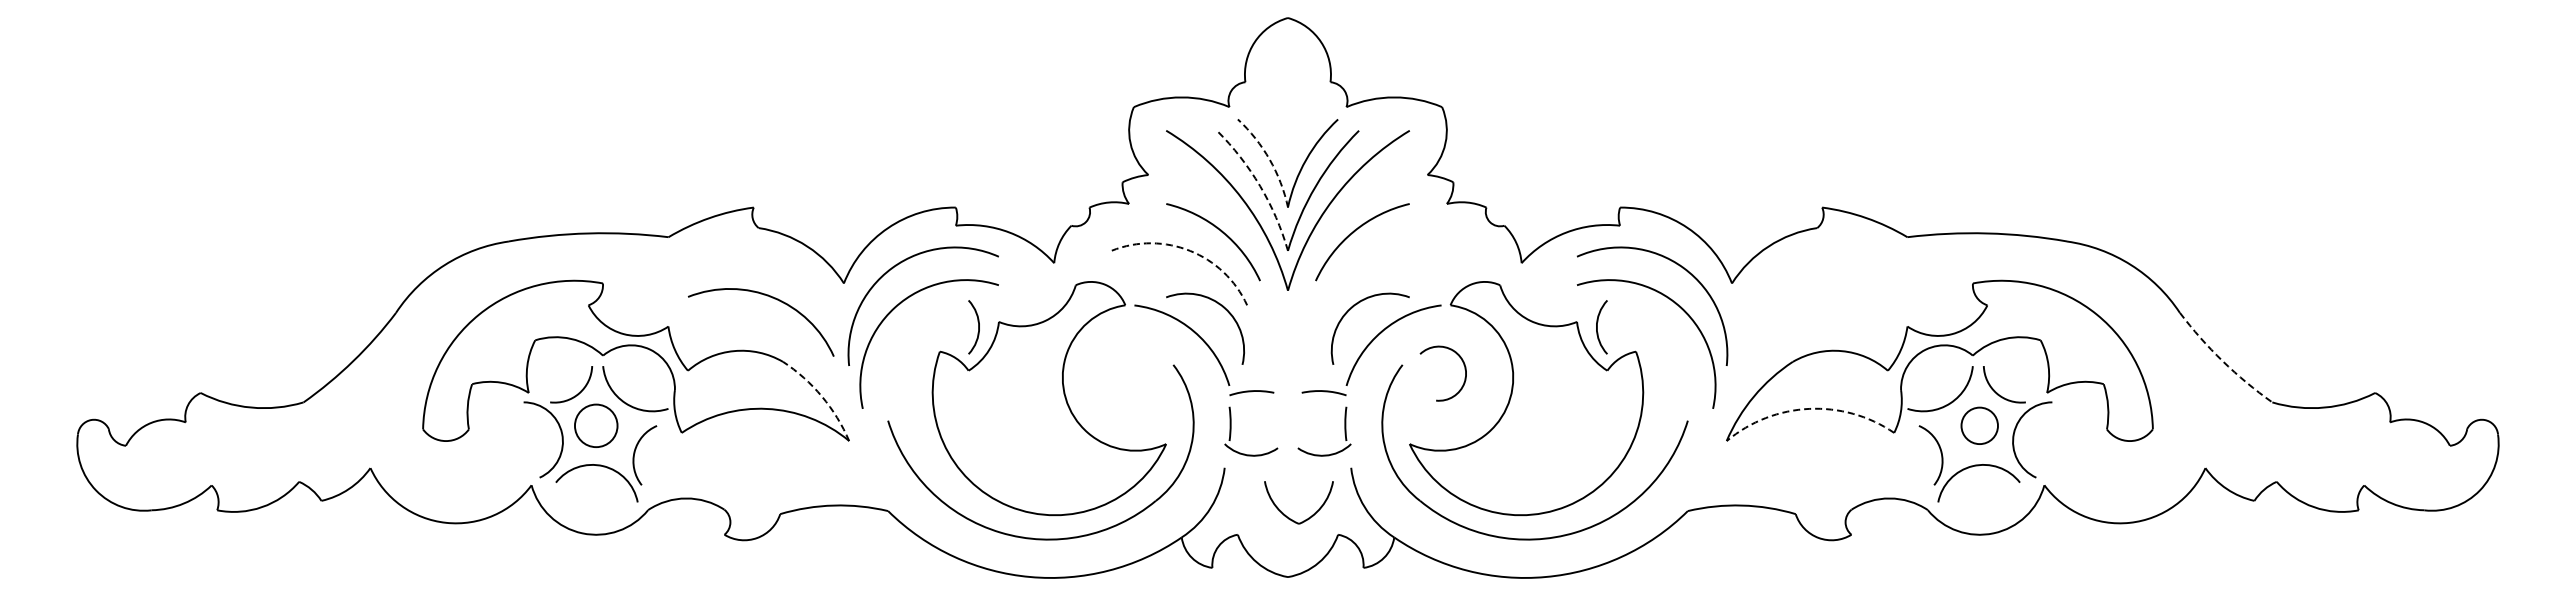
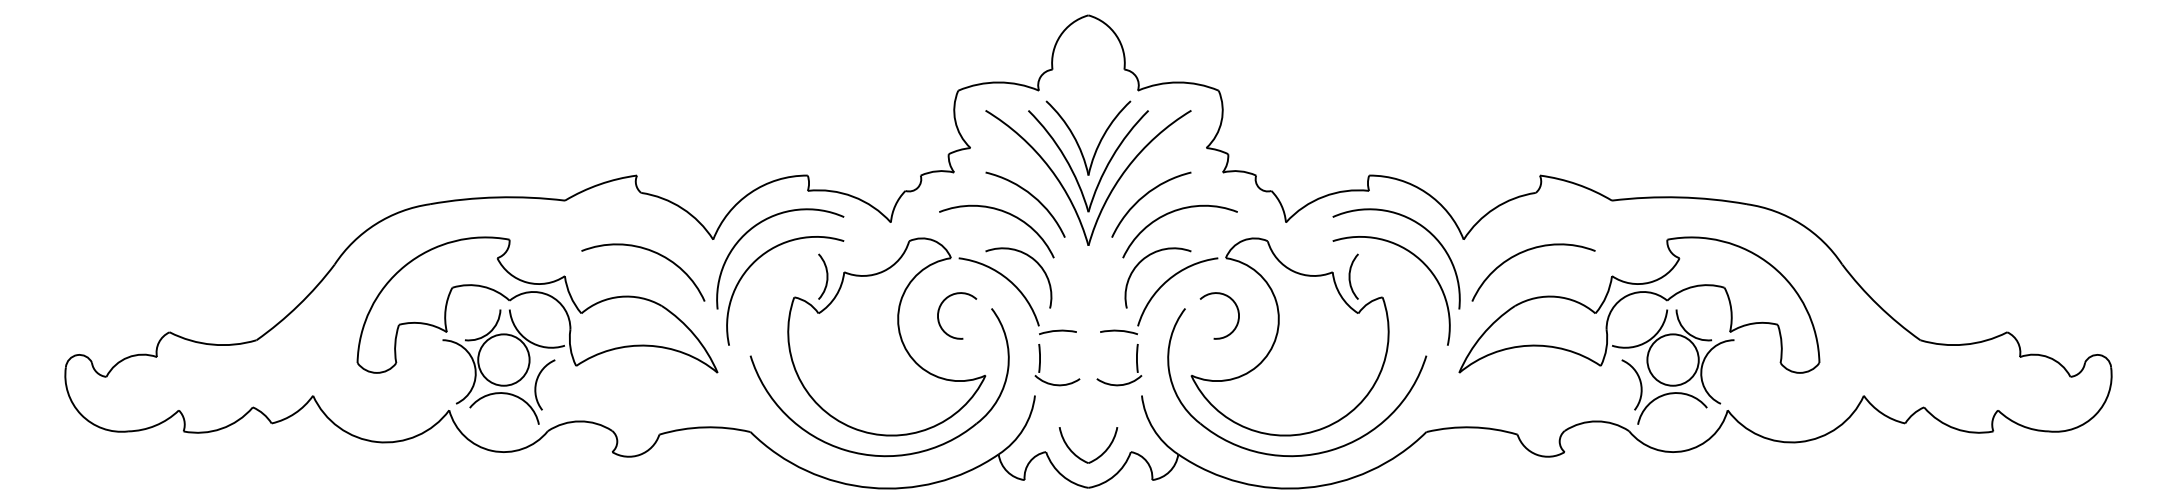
arc: (1269, 159) -> (1072, 134), dashed -> solid
arc: (1260, 186) -> (1065, 157), dashed -> solid
arc: (1190, 250) -> (1006, 211), dashed -> solid
arc: (1385, 252) -> (1170, 213), added
arc: (1806, 297) -> (1526, 251), added
arc: (2222, 361) -> (1878, 305), dashed -> solid
arc: (1111, 369) -> (939, 312), added
arc: (821, 396) -> (694, 335), dashed -> solid
arc: (1809, 408) -> (1529, 345), dashed -> solid
circle: (595, 425) -> (503, 359), size x1.43
circle: (1979, 425) -> (1672, 359), size x1.67
part: (1289, 517) -> (1080, 457), moved

